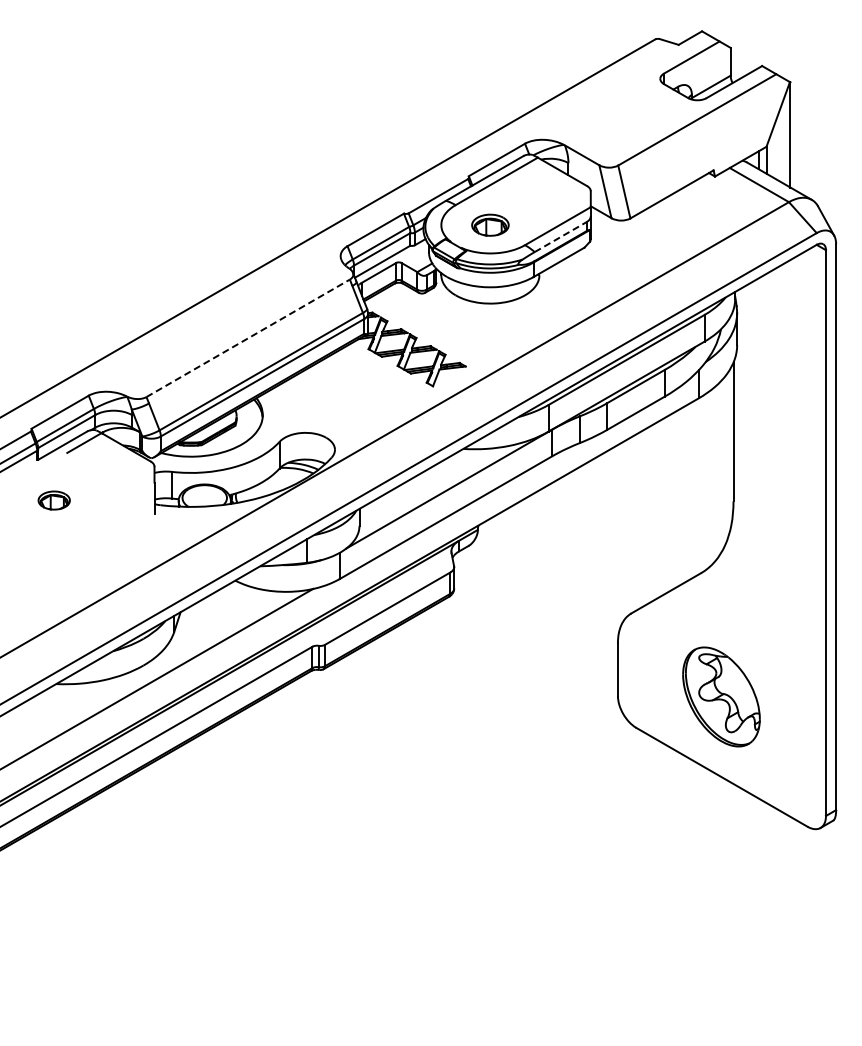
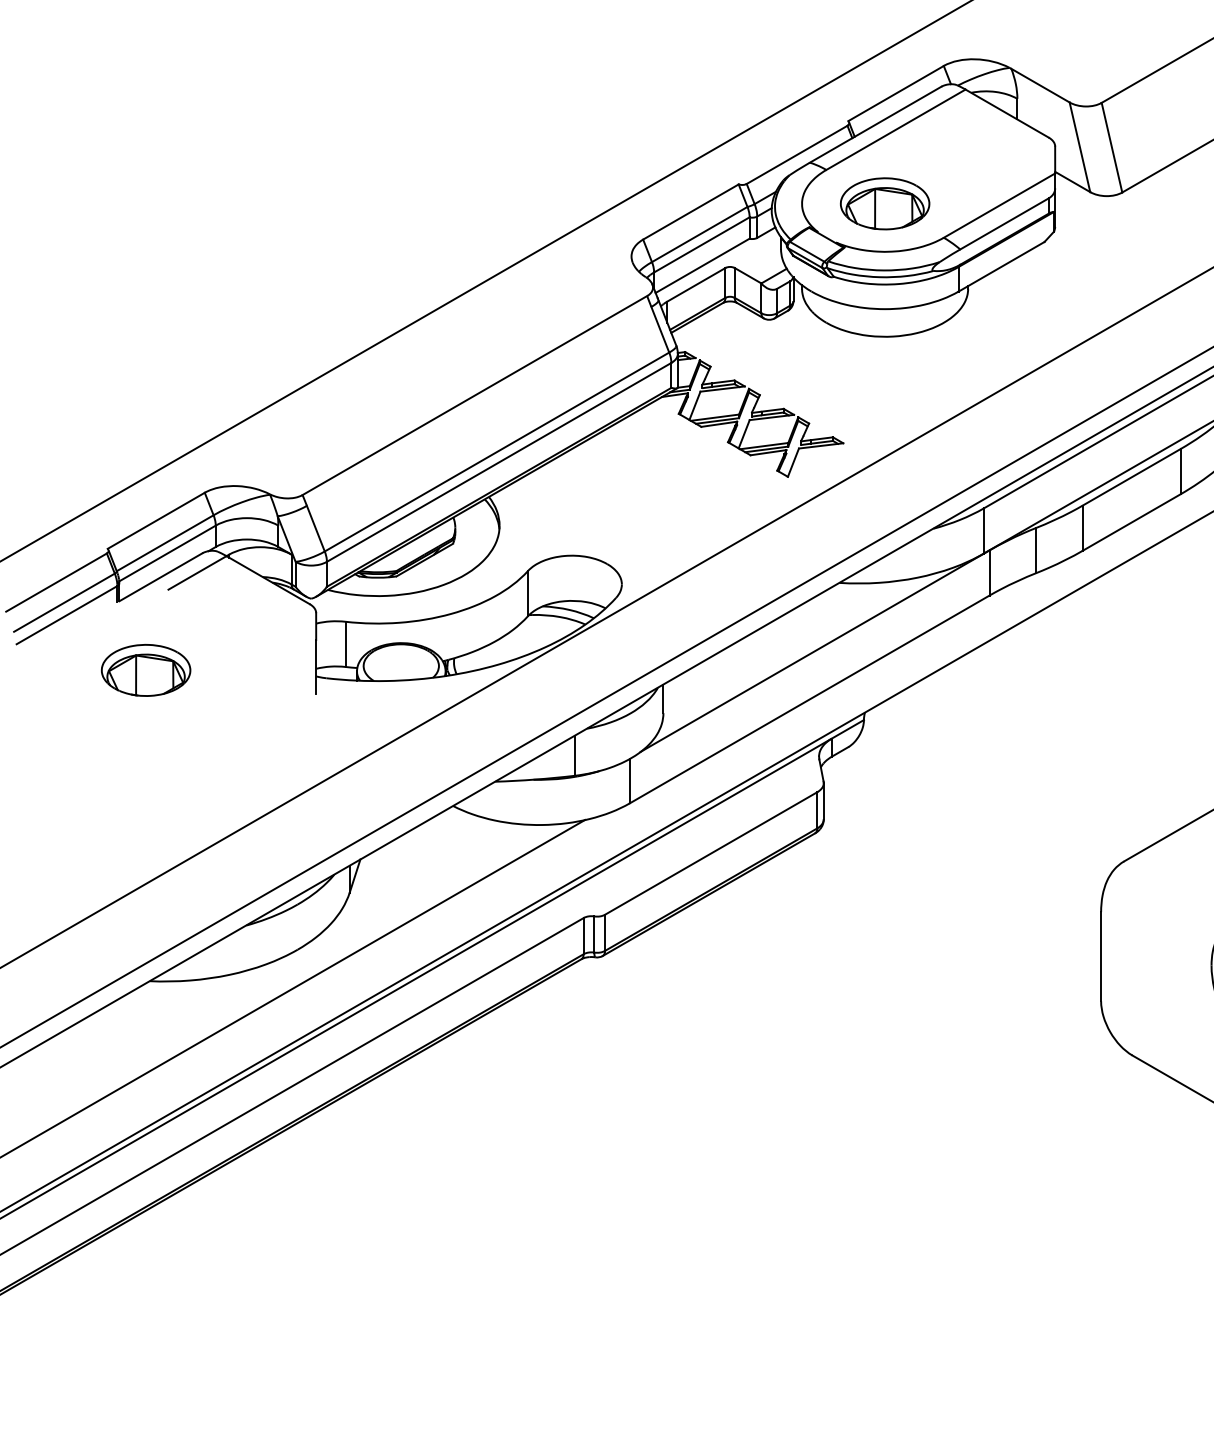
part: (490, 225) -> (885, 204), size x1.43
line: (561, 236) -> (1005, 223), dashed -> solid
line: (248, 338) -> (475, 395), dashed -> solid
part: (54, 500) -> (146, 670), size x1.67

